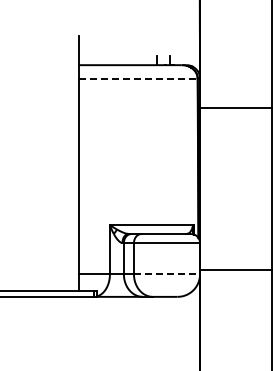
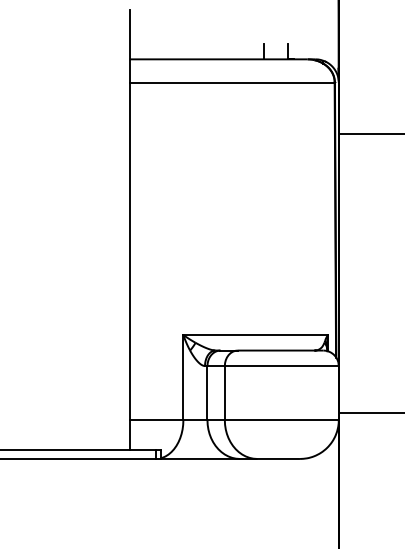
line: (138, 78) -> (232, 82), dashed -> solid
line: (167, 274) -> (282, 420), dashed -> solid

